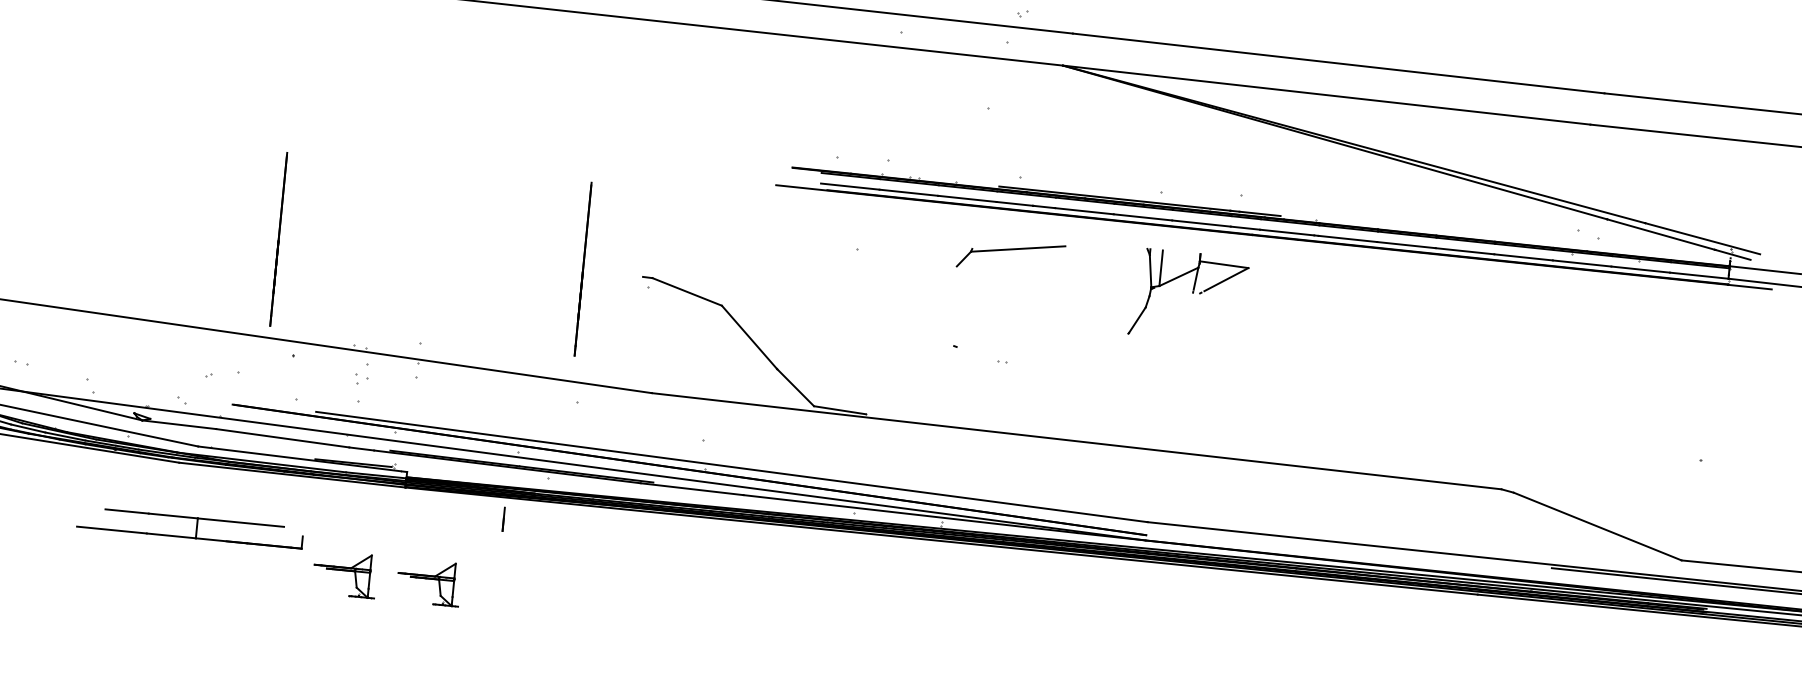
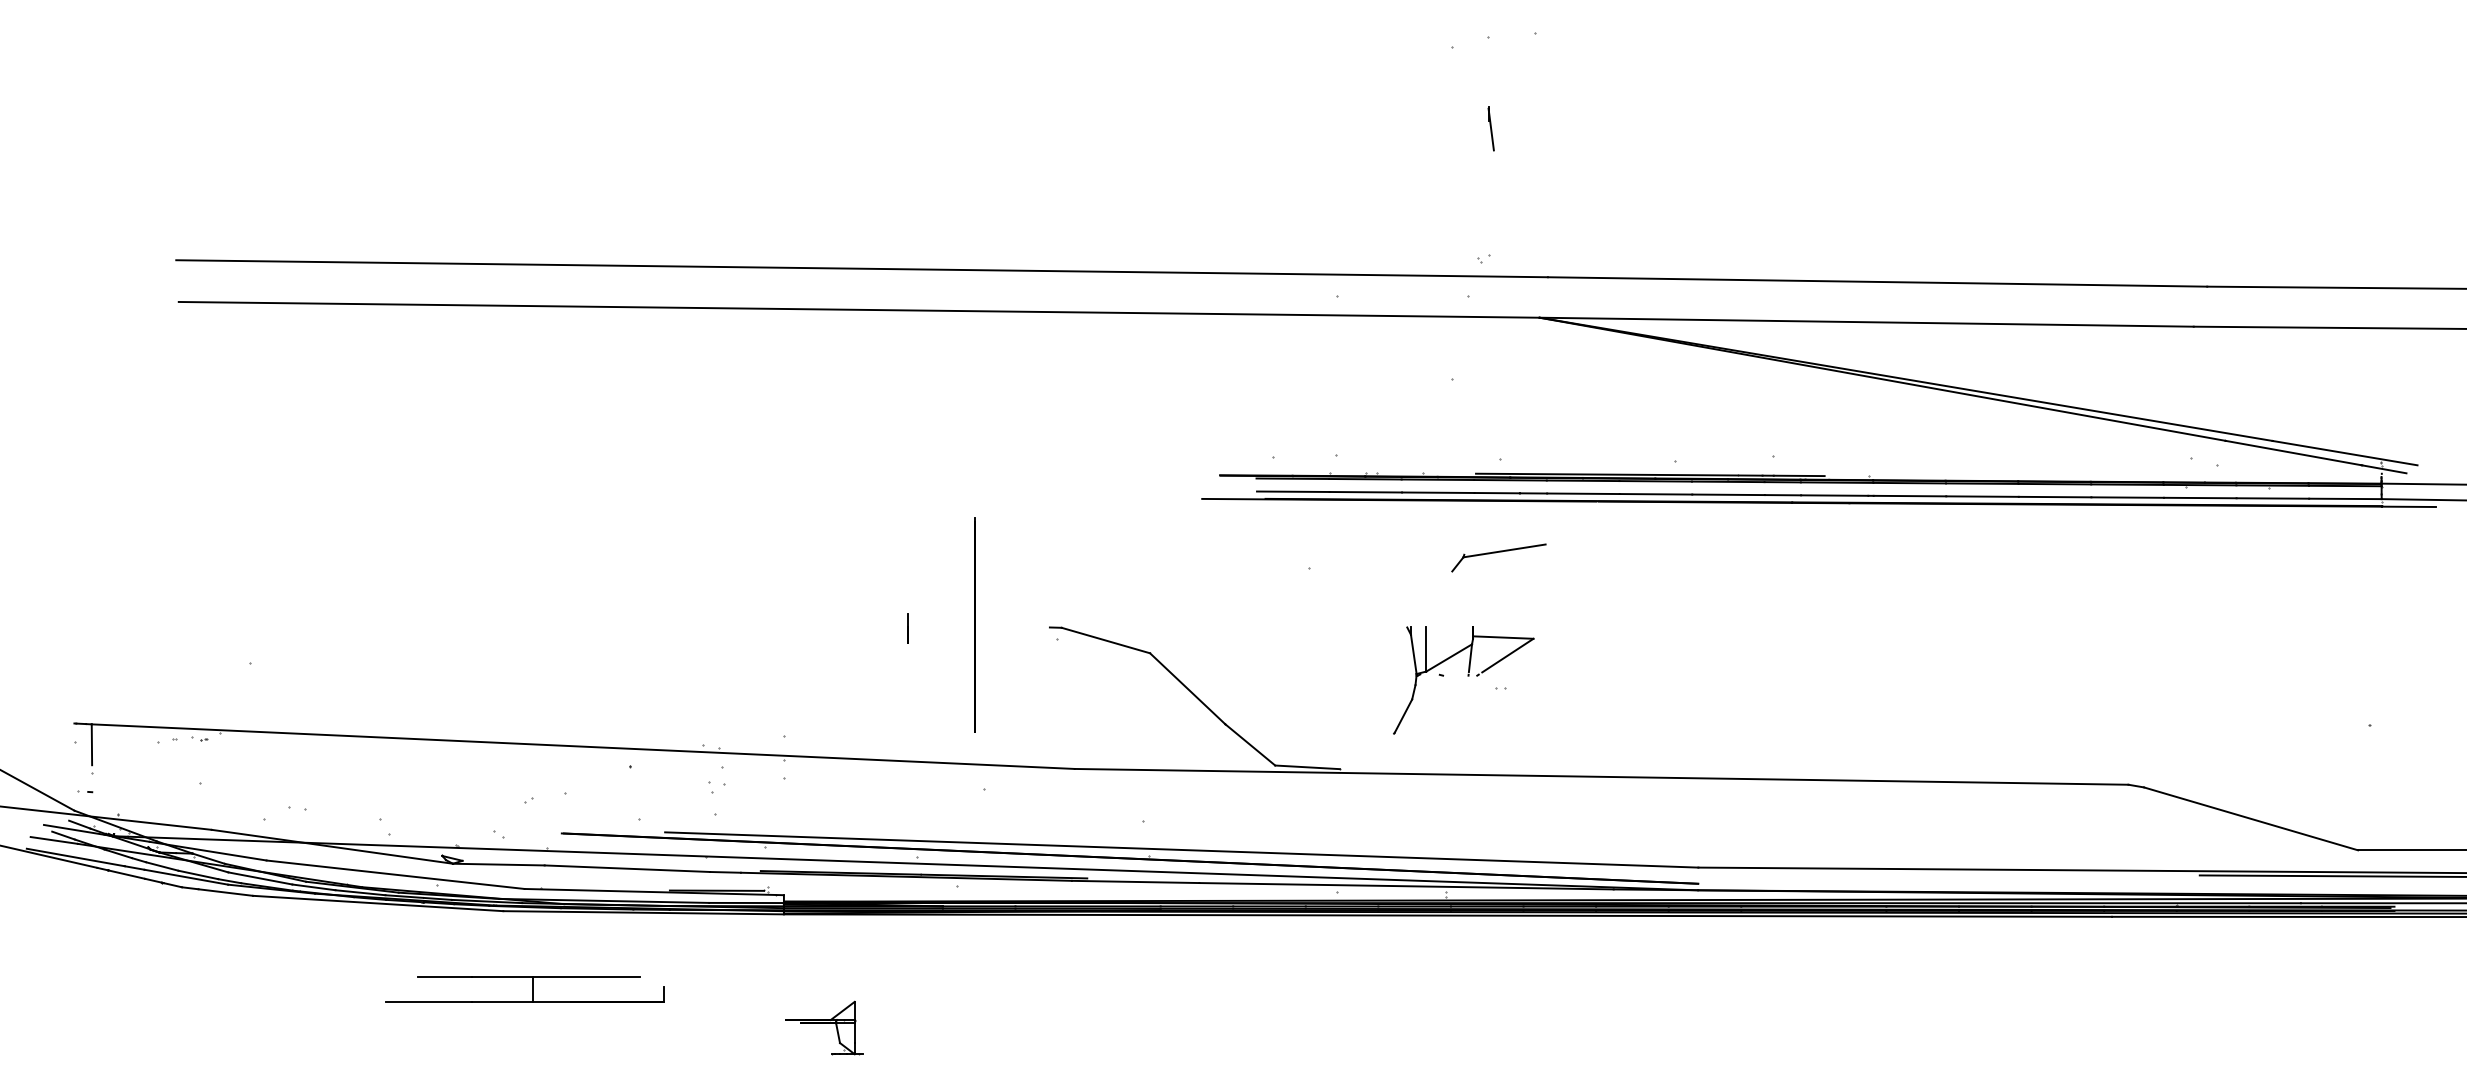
line: (278, 238) -> (597, 624), removed
part: (1010, 255) -> (1498, 557), size x0.71
part: (1188, 296) -> (1463, 680), moved
line: (503, 519) -> (907, 628), moved
part: (345, 573) -> (720, 1027), removed

